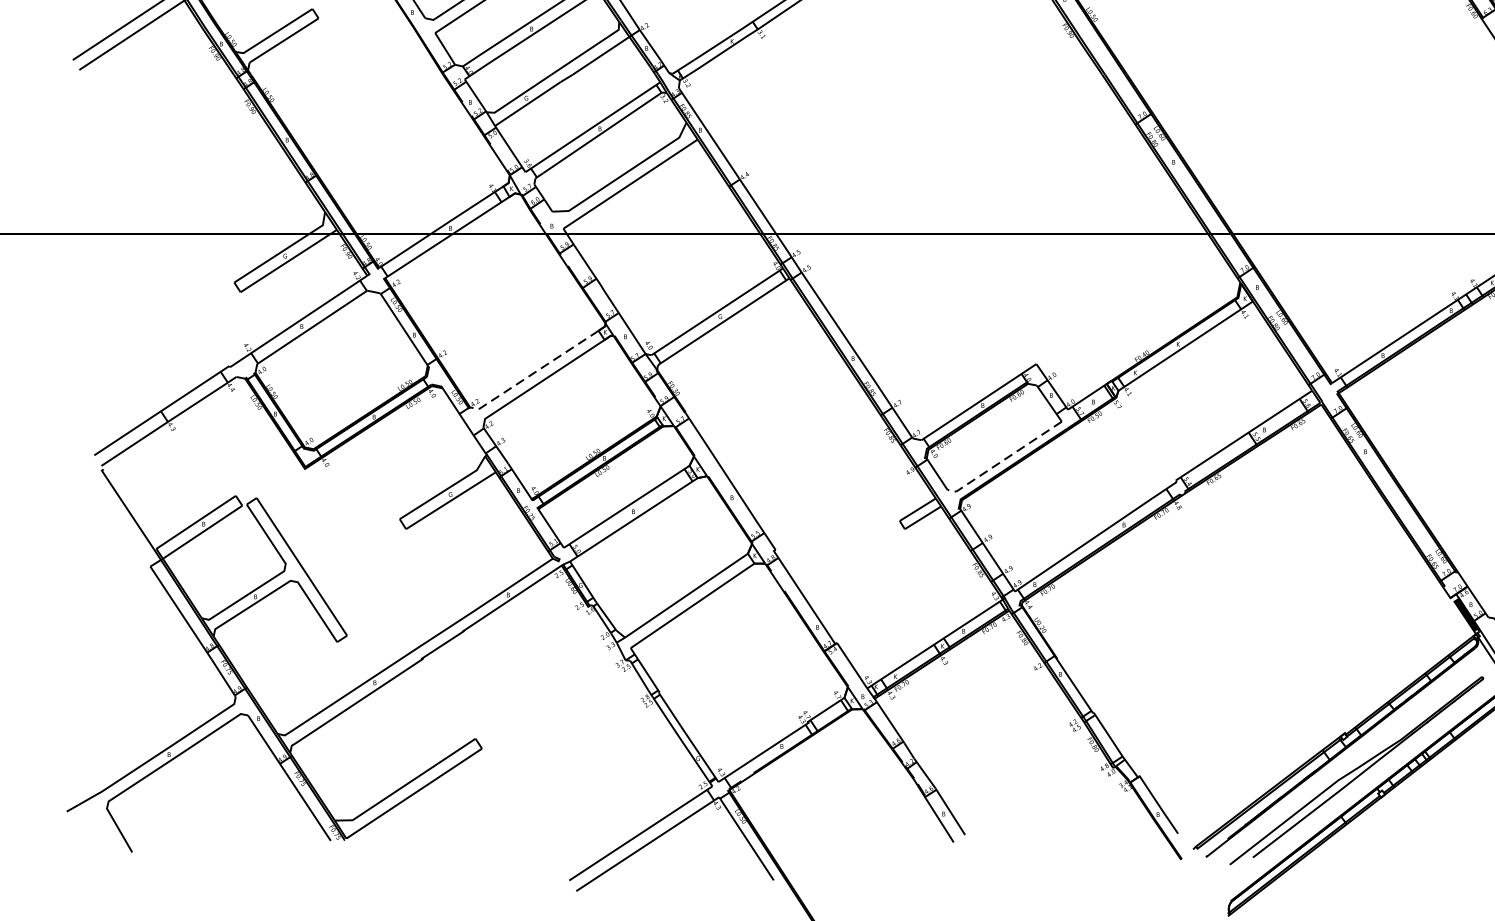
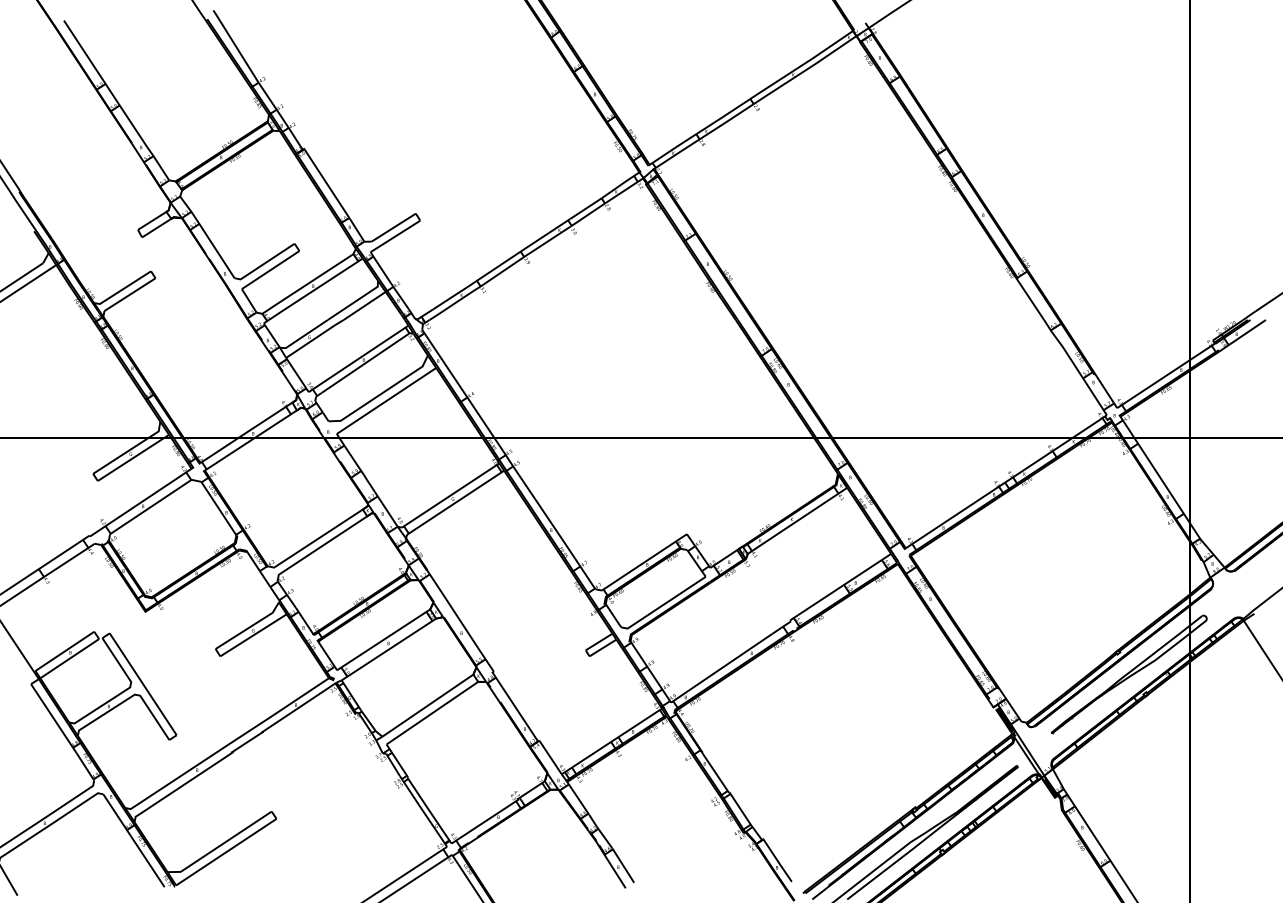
line: (534, 372) -> (315, 540), dashed -> solid
line: (1004, 459) -> (663, 604), dashed -> solid

